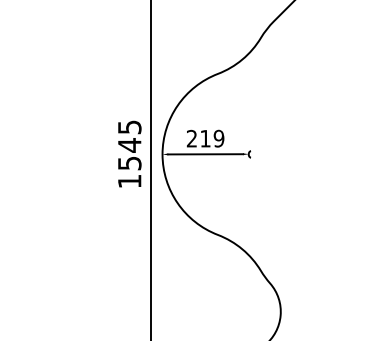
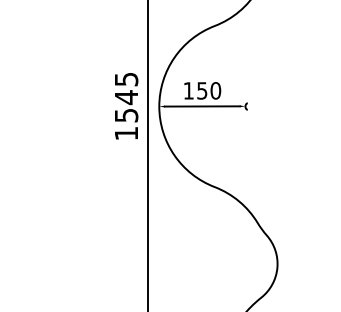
text: (205, 138) -> (202, 90), 219 -> 150

